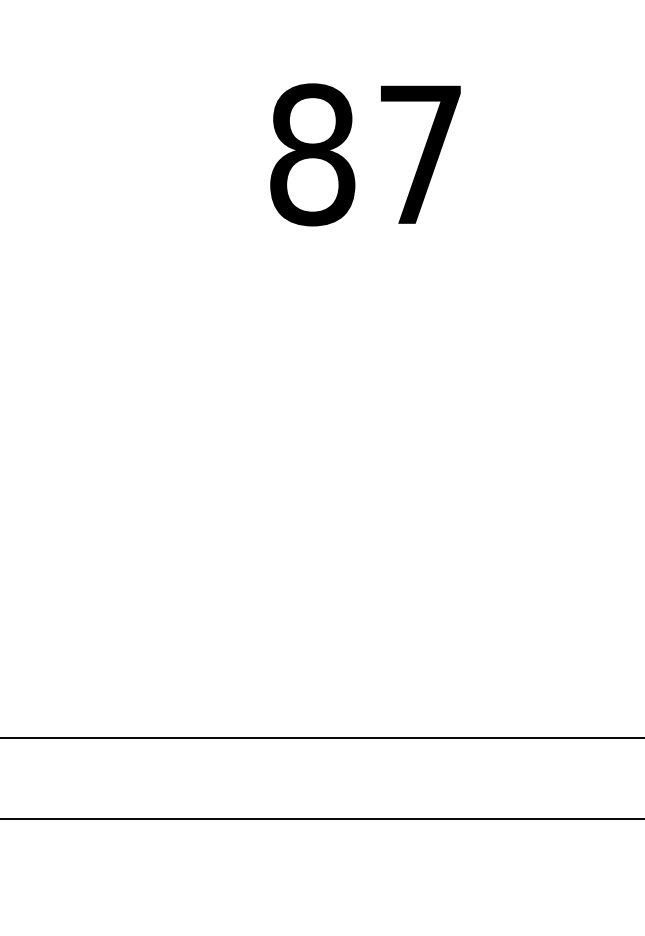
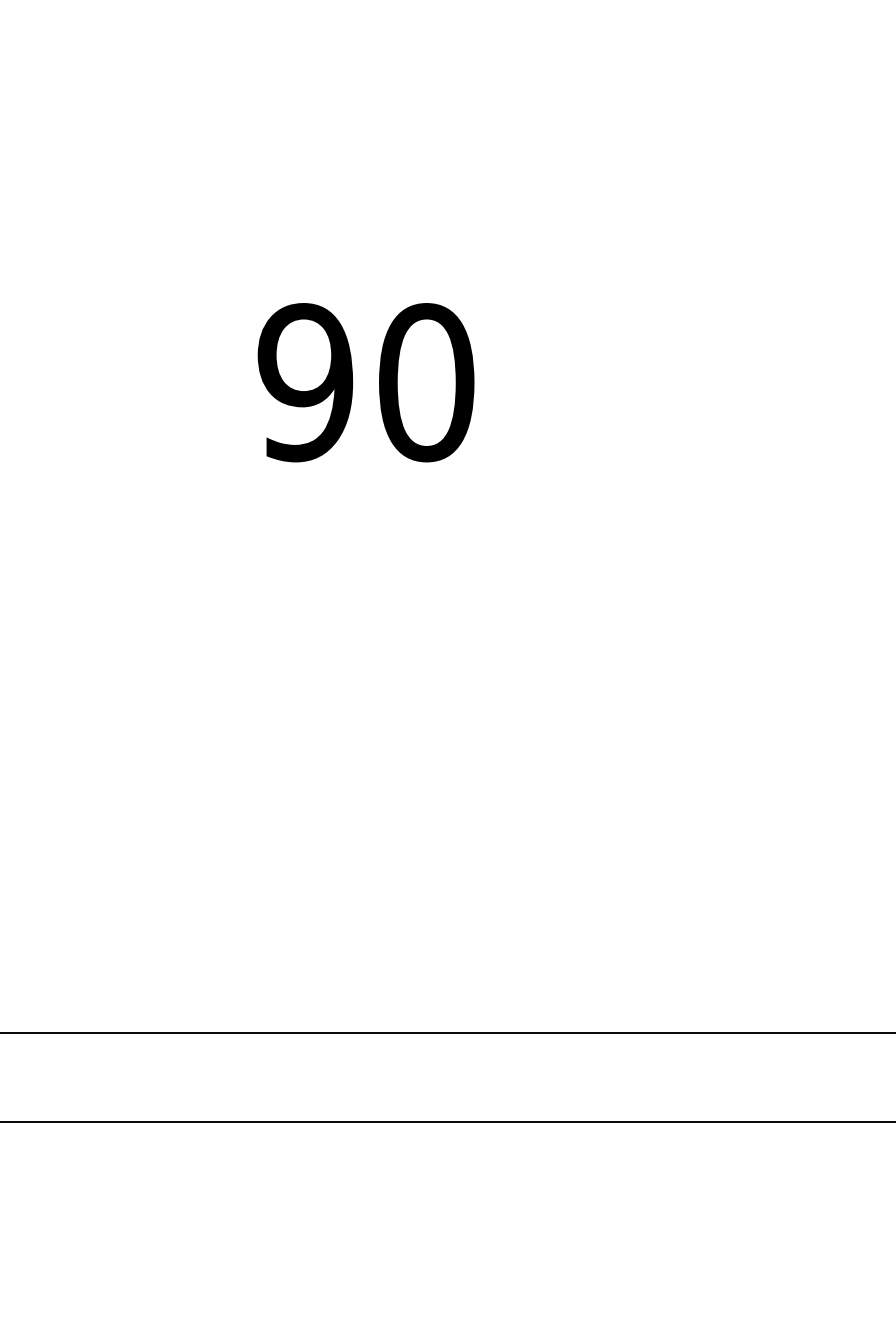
text: (366, 154) -> (365, 382), 87 -> 90

